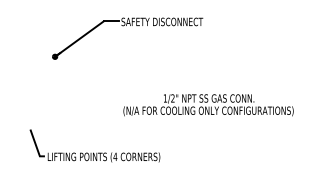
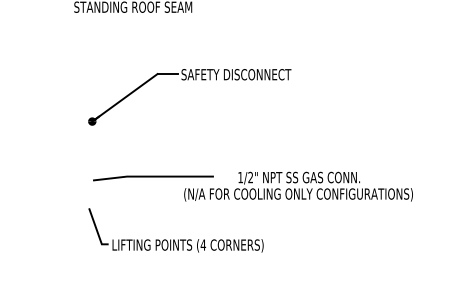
line: (100, 98) -> (153, 177), added
part: (93, 152) -> (174, 239), moved

